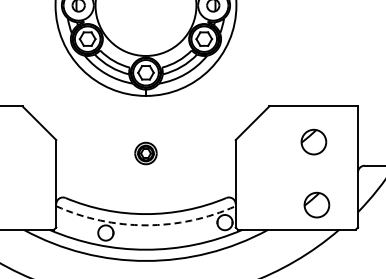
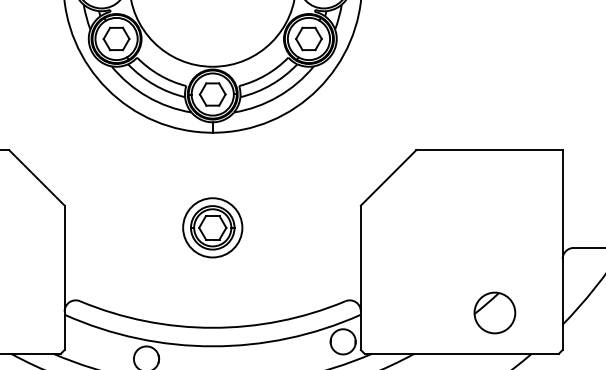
part: (313, 141) -> (489, 207), removed
part: (145, 153) -> (211, 227), size x1.67
arc: (146, 225) -> (213, 346), dashed -> solid

